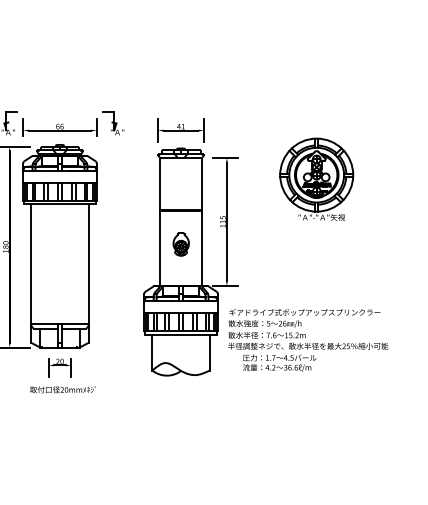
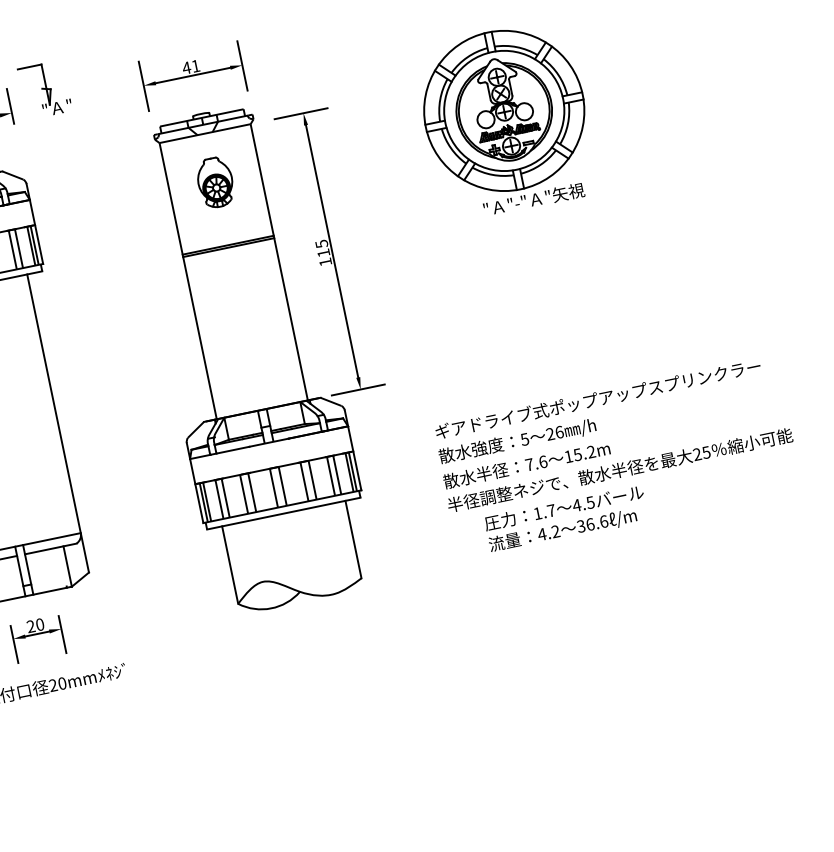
part: (180, 244) -> (214, 183), moved
text: (308, 340) -> (618, 457), moved

